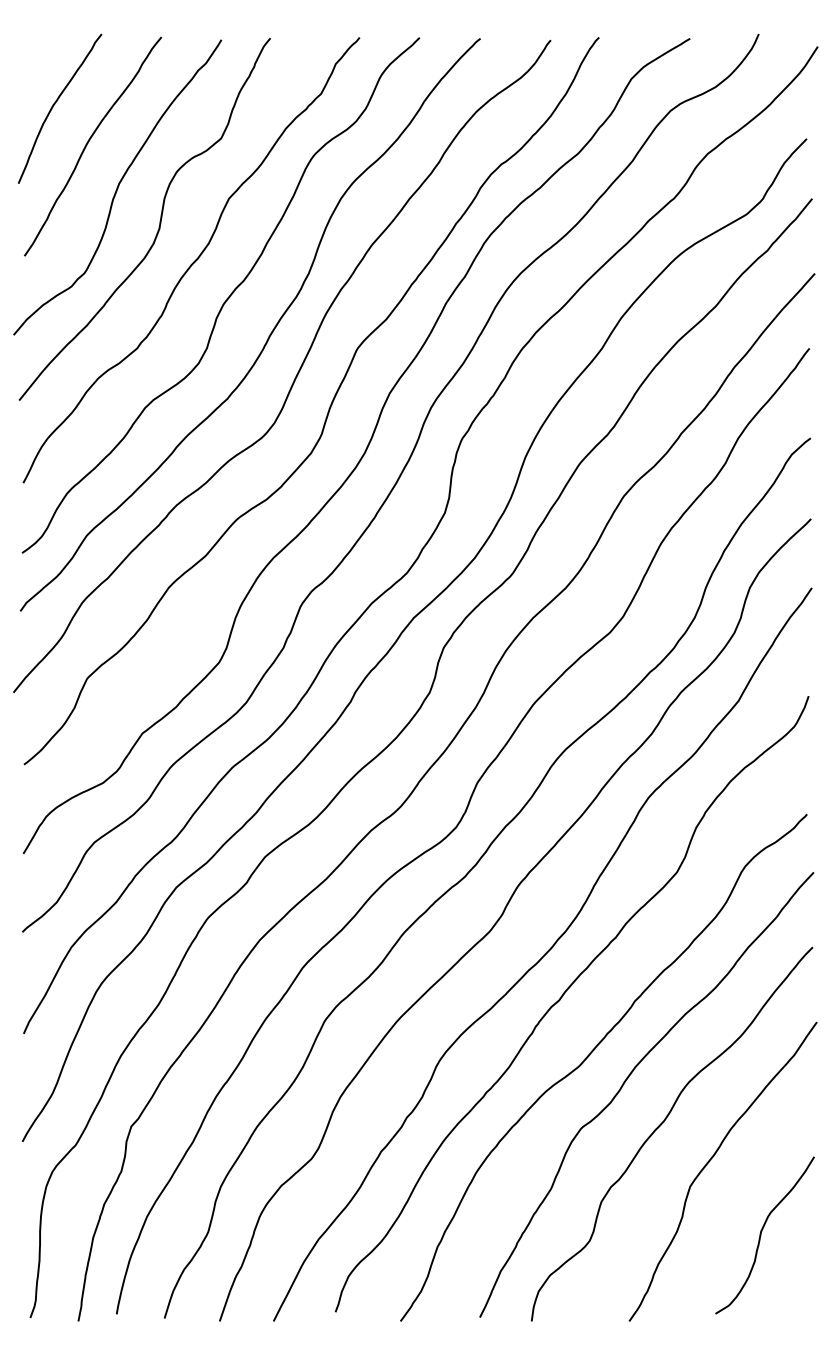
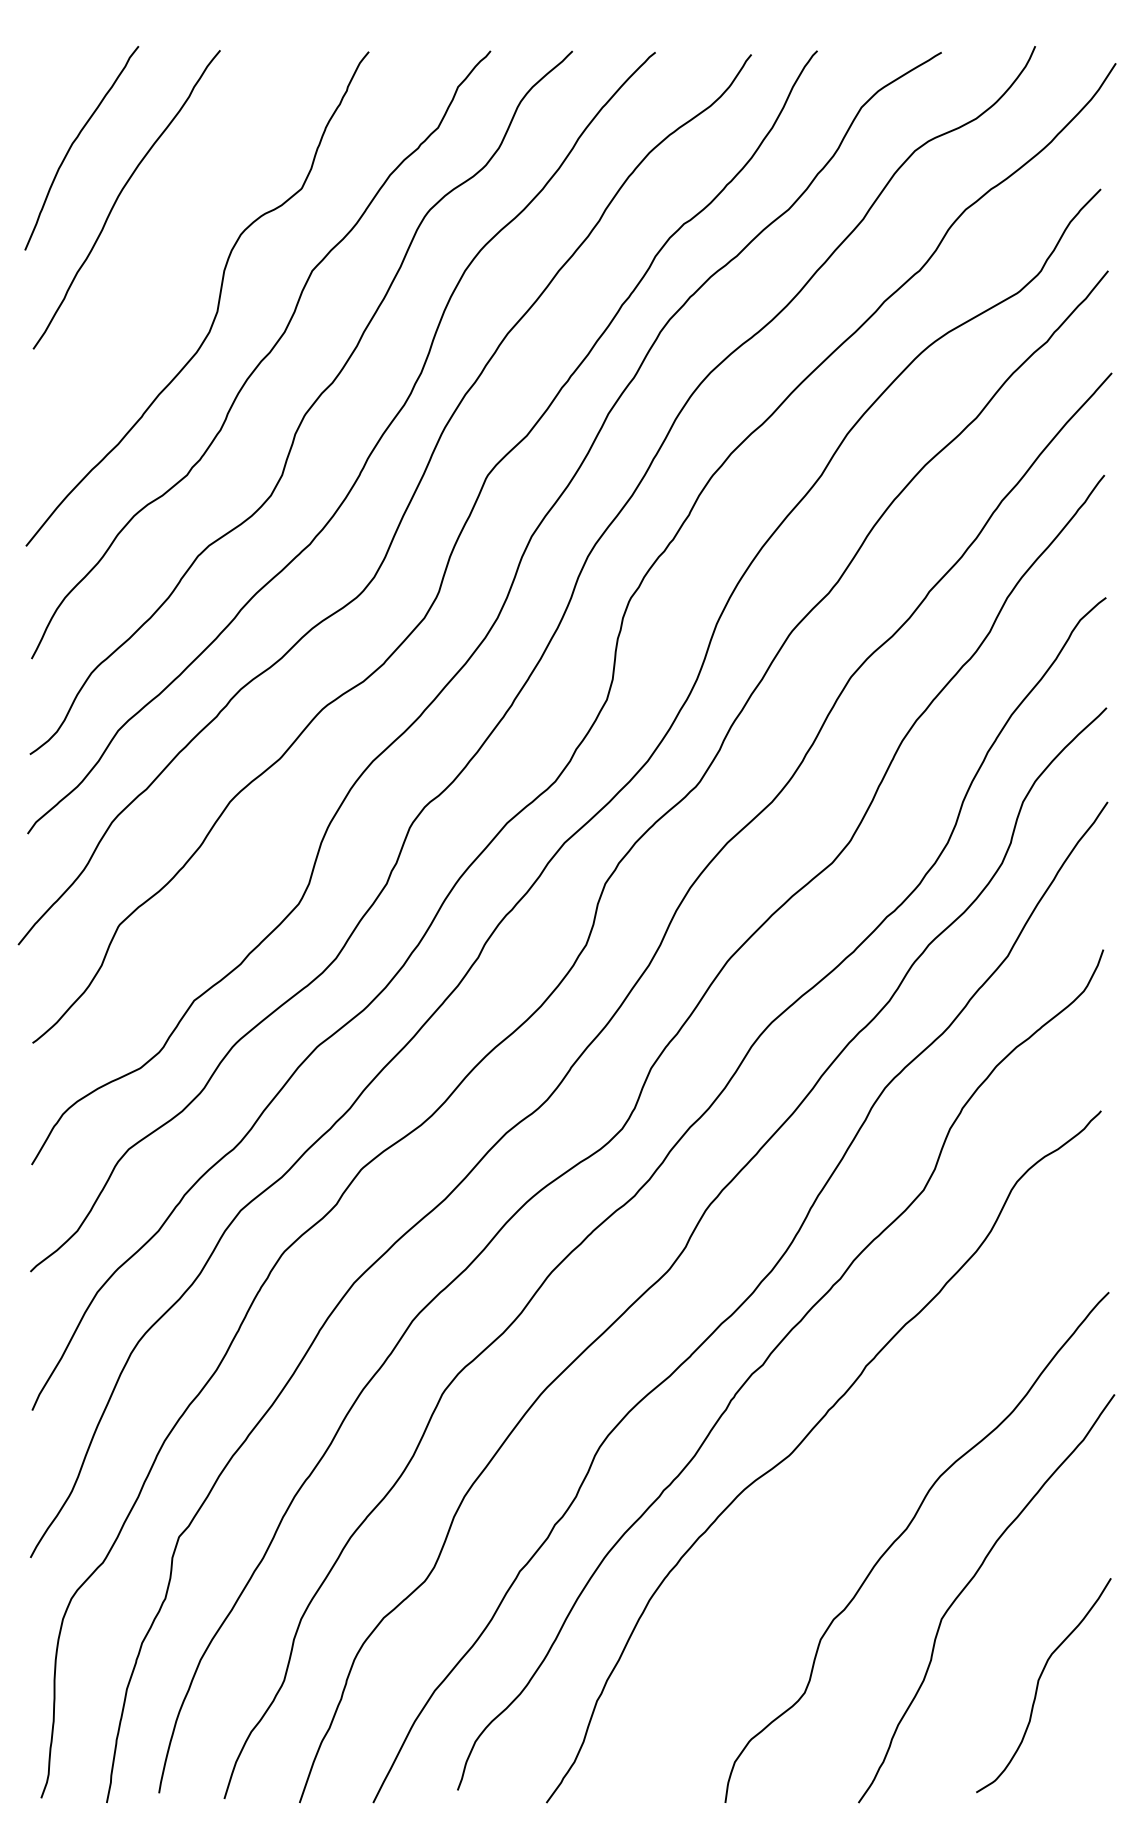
curve: (117, 187) -> (160, 255), removed
curve: (627, 1079) -> (856, 1472), removed

